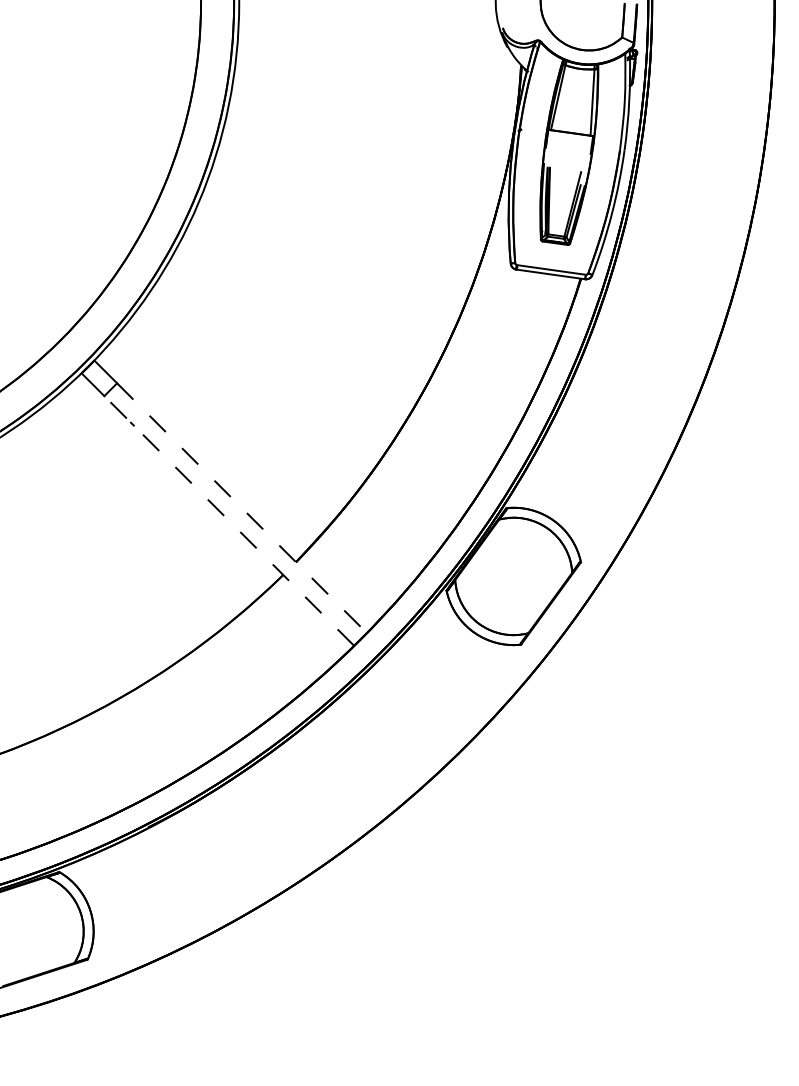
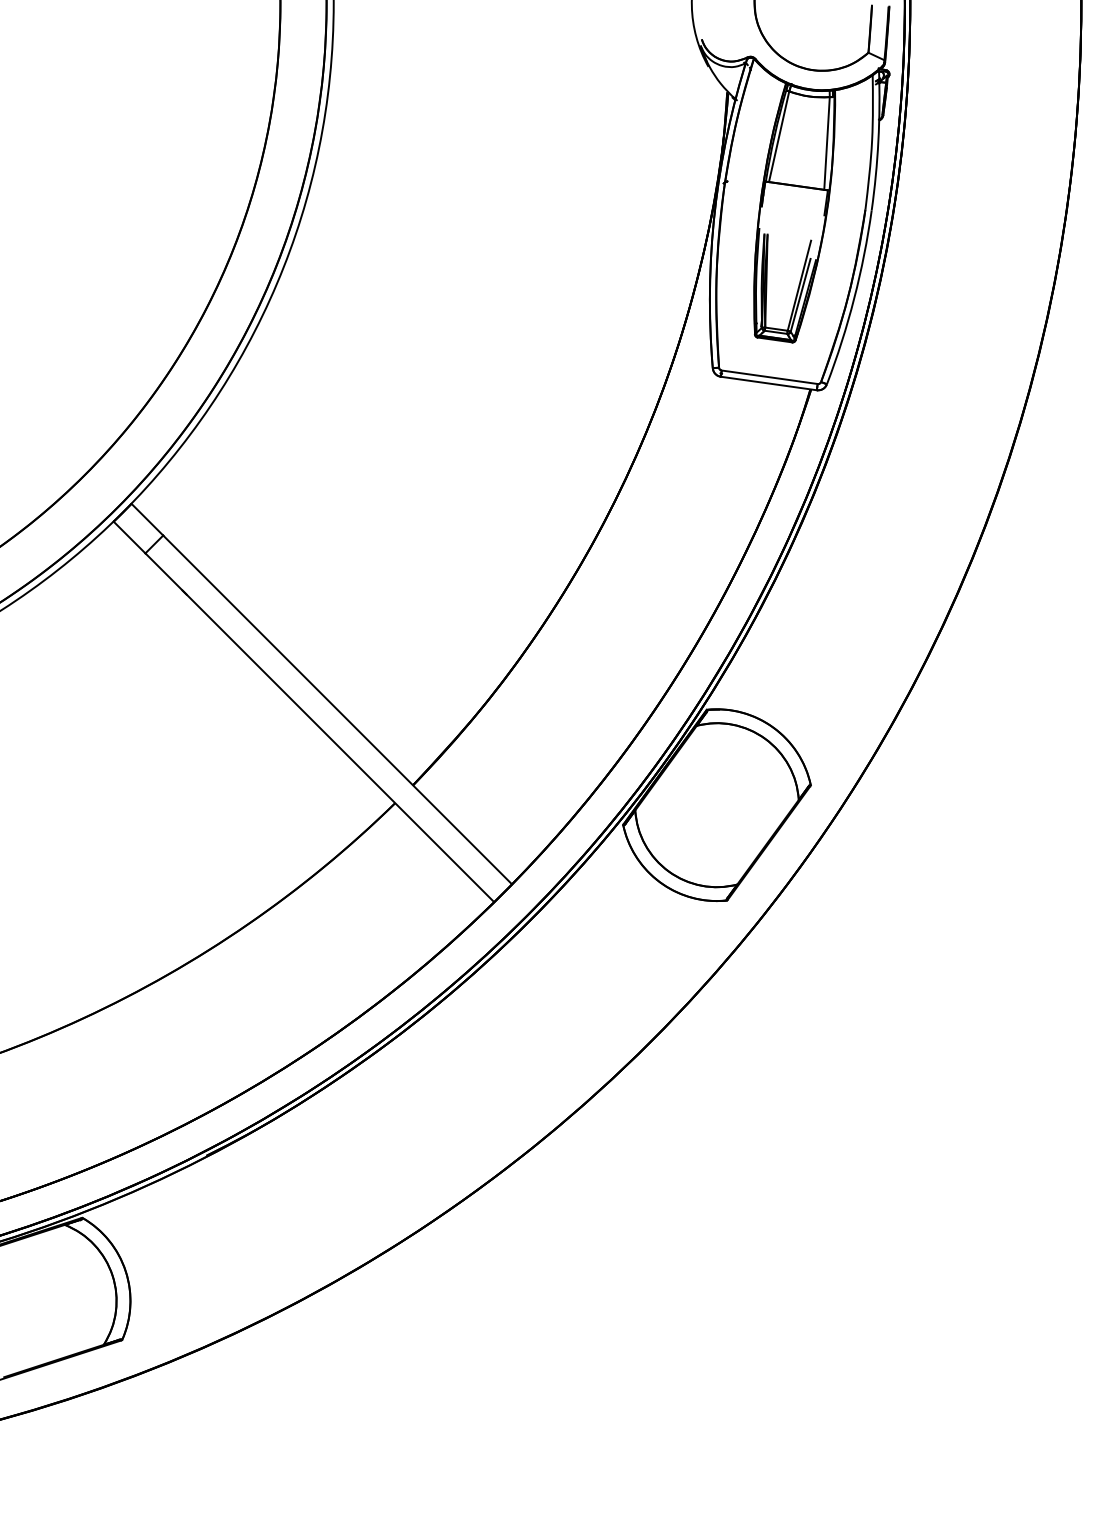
line: (241, 508) -> (337, 710), dashed -> solid
line: (229, 520) -> (319, 727), dashed -> solid

